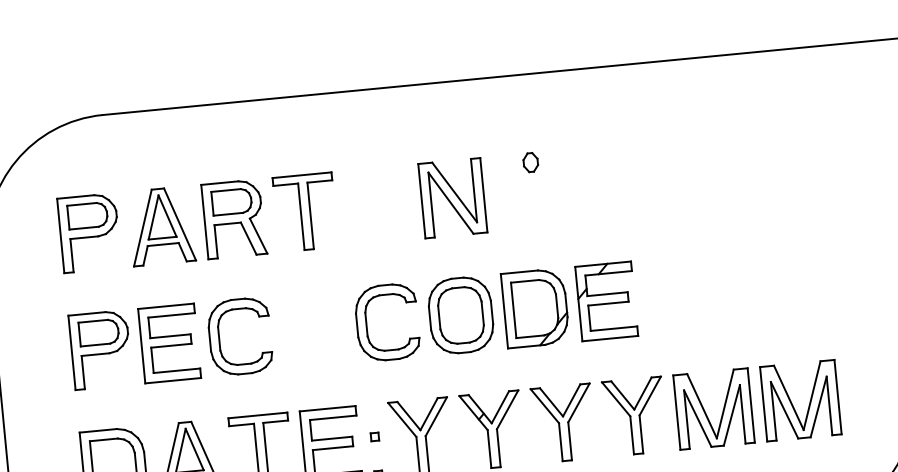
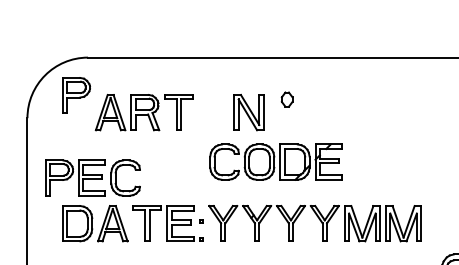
part: (531, 160) -> (287, 98), size x1.6
part: (89, 232) -> (76, 95), moved
part: (494, 310) -> (275, 161), moved
part: (170, 342) -> (92, 177), moved

